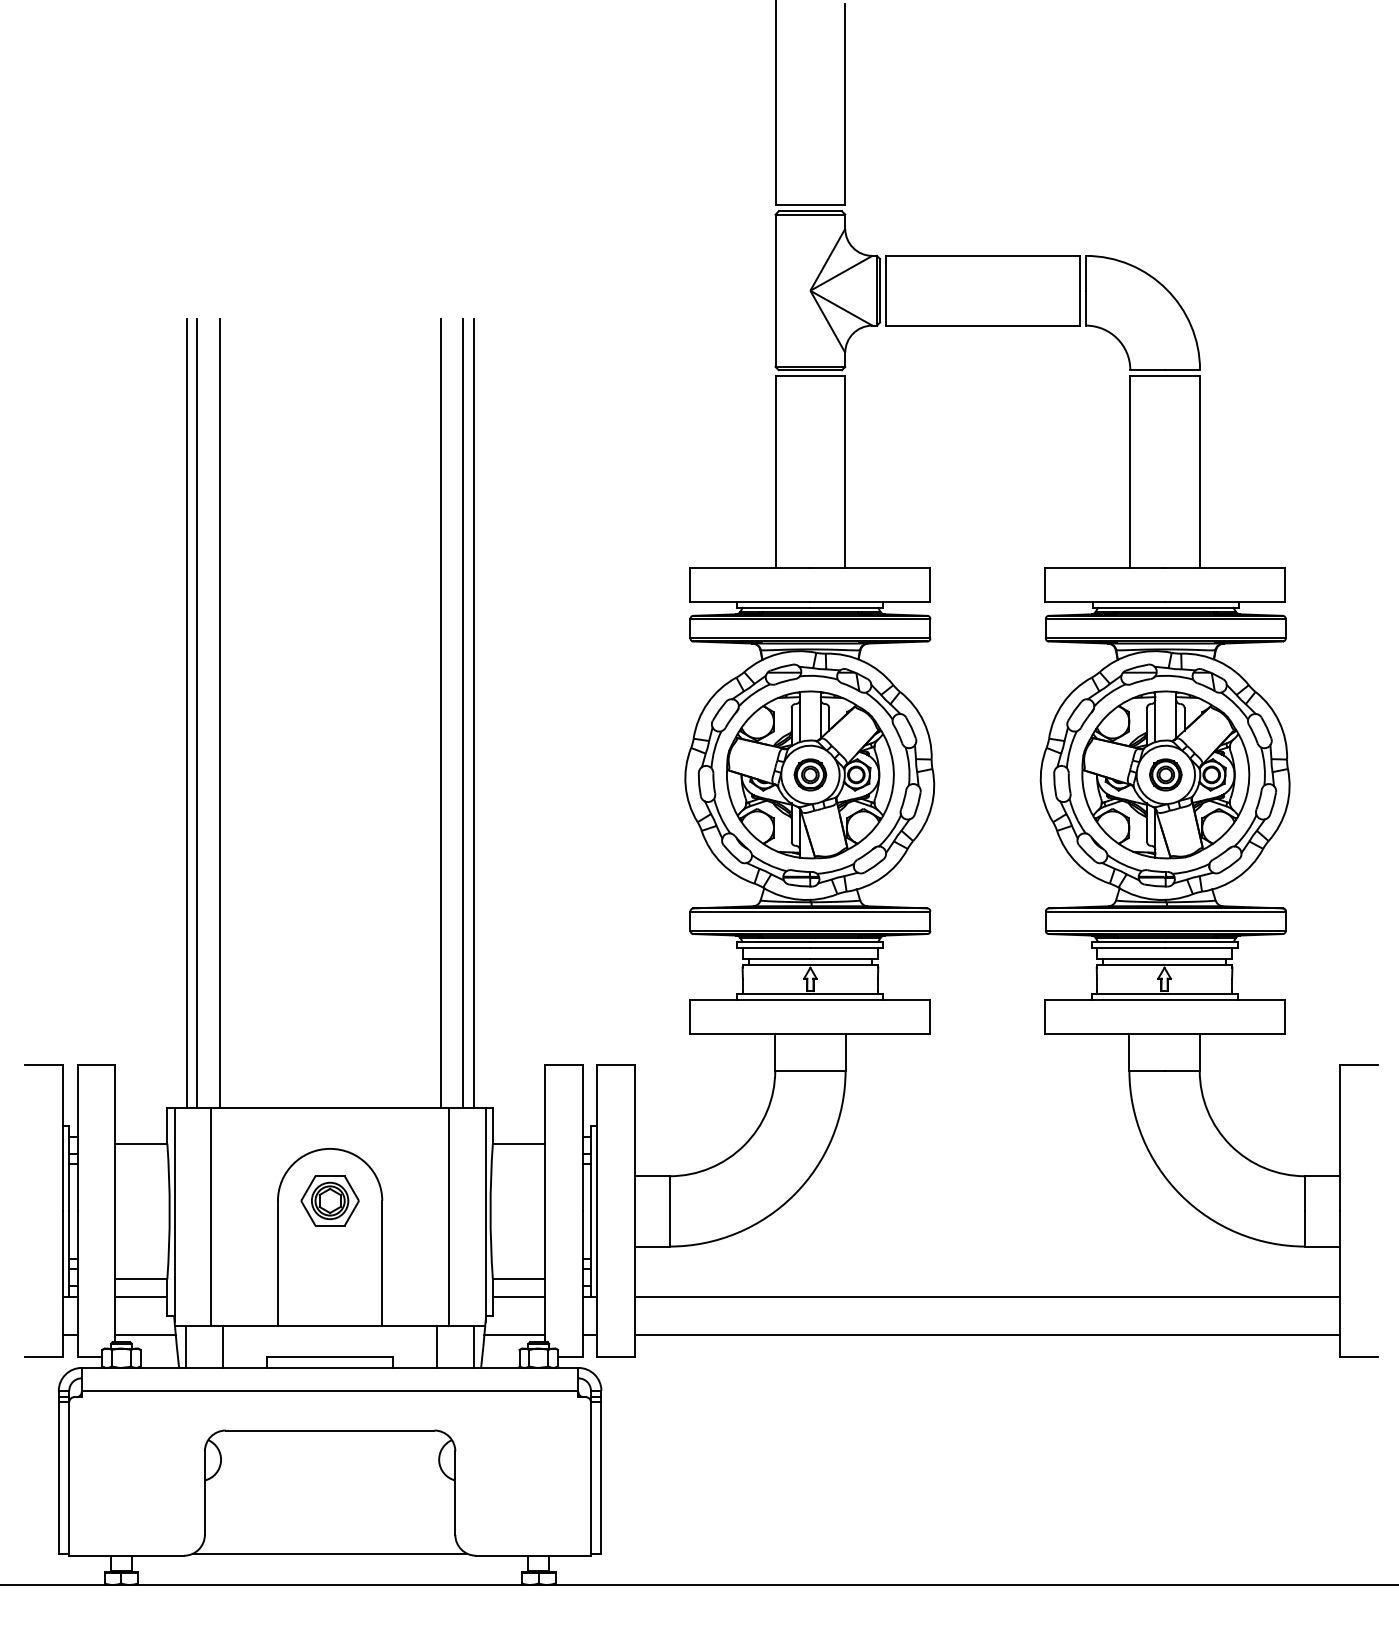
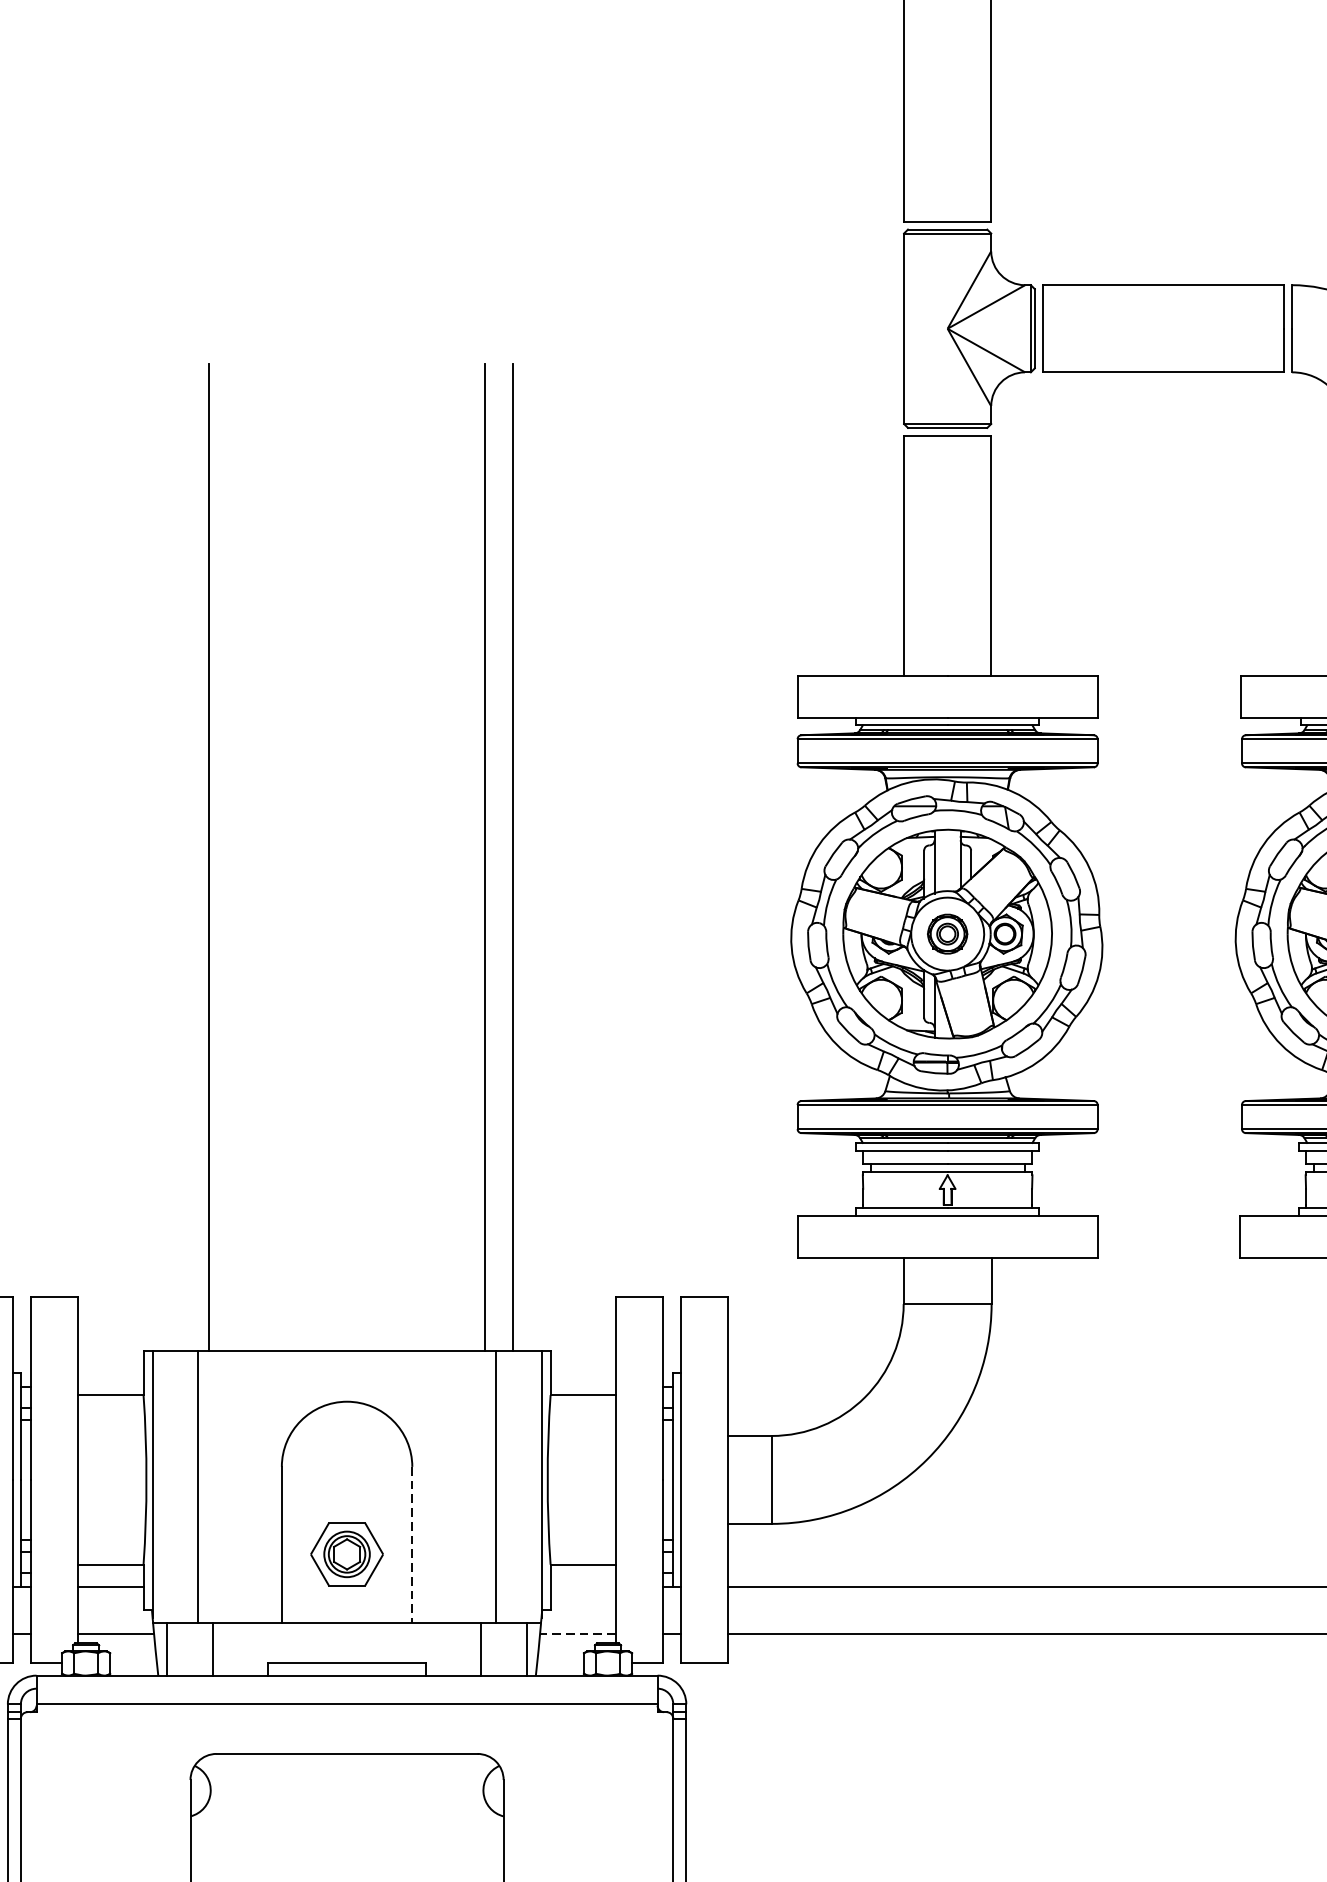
line: (186, 713) -> (167, 857), removed
line: (197, 713) -> (181, 857), removed
line: (473, 713) -> (526, 857), removed
part: (329, 1200) -> (346, 1553), moved
line: (382, 1263) -> (412, 1545), solid -> dashed
line: (518, 1296) -> (582, 1586), removed
line: (514, 1334) -> (577, 1633), solid -> dashed

